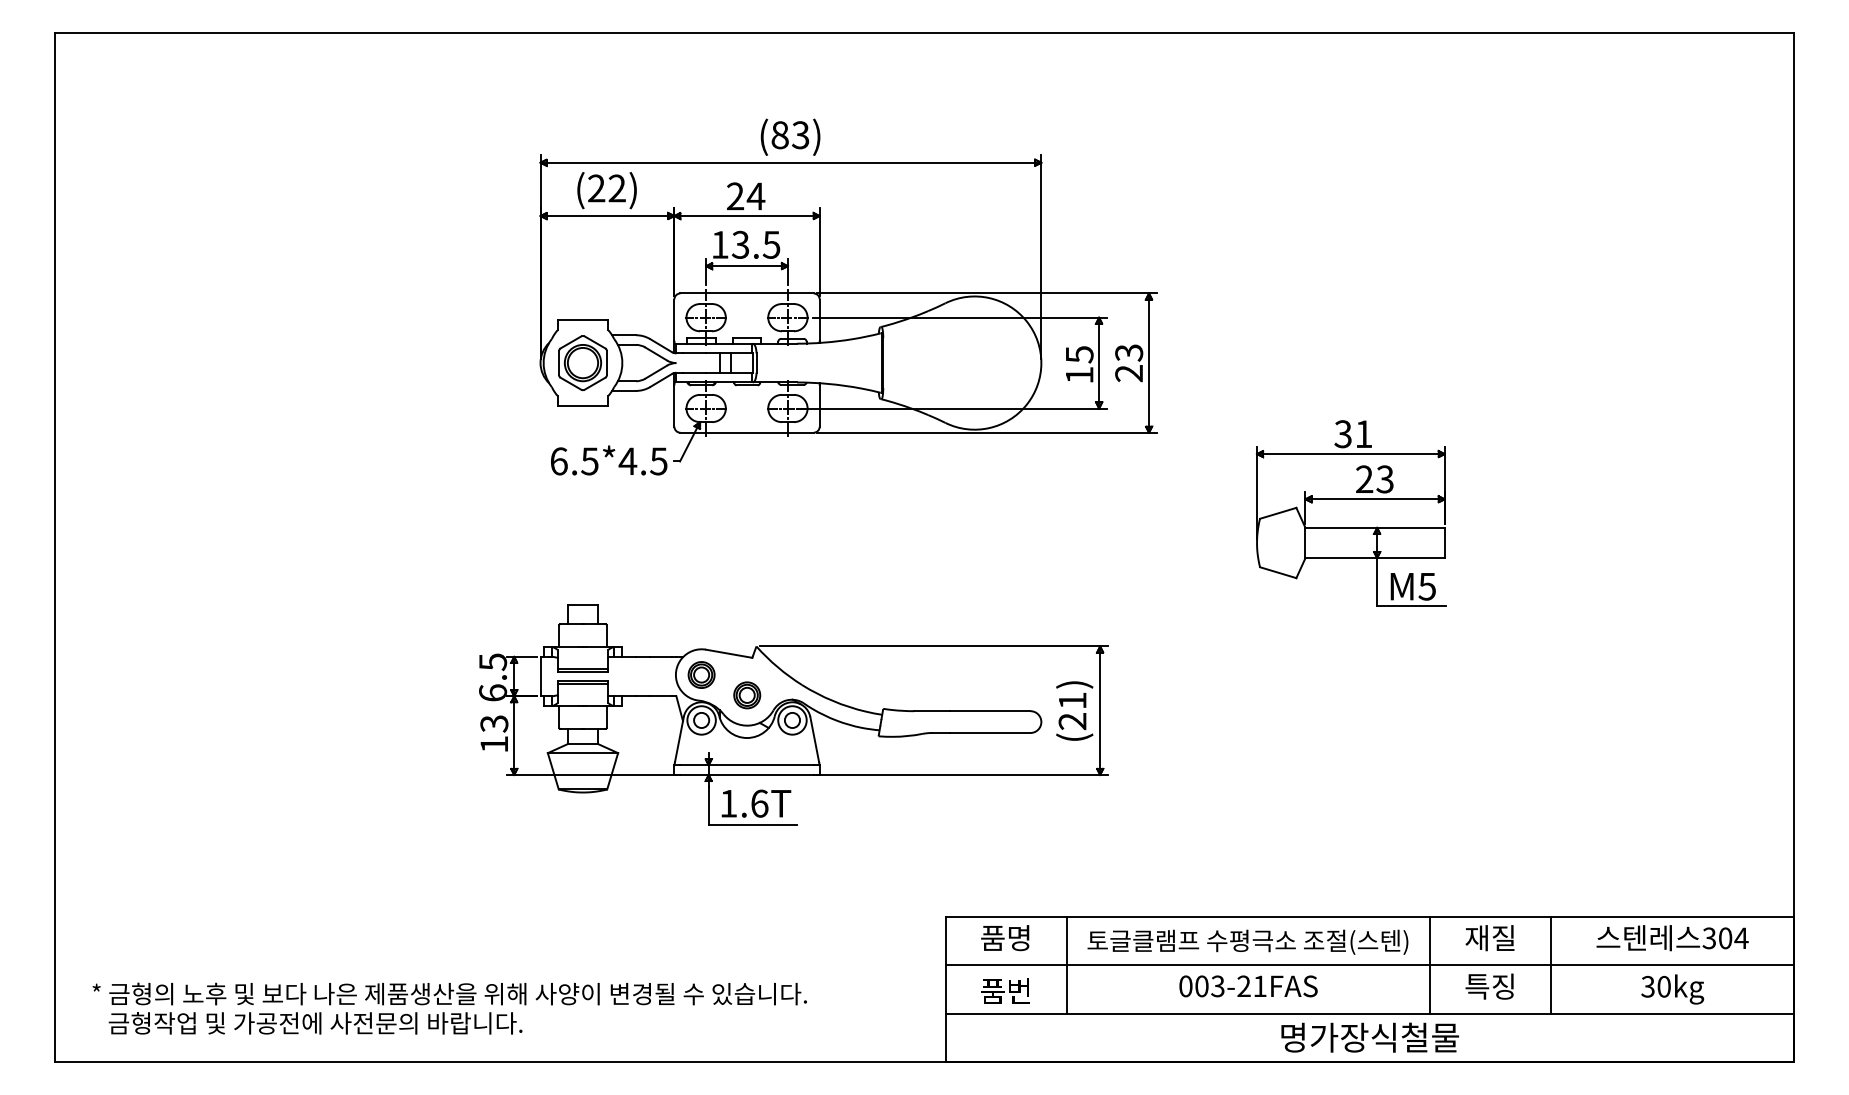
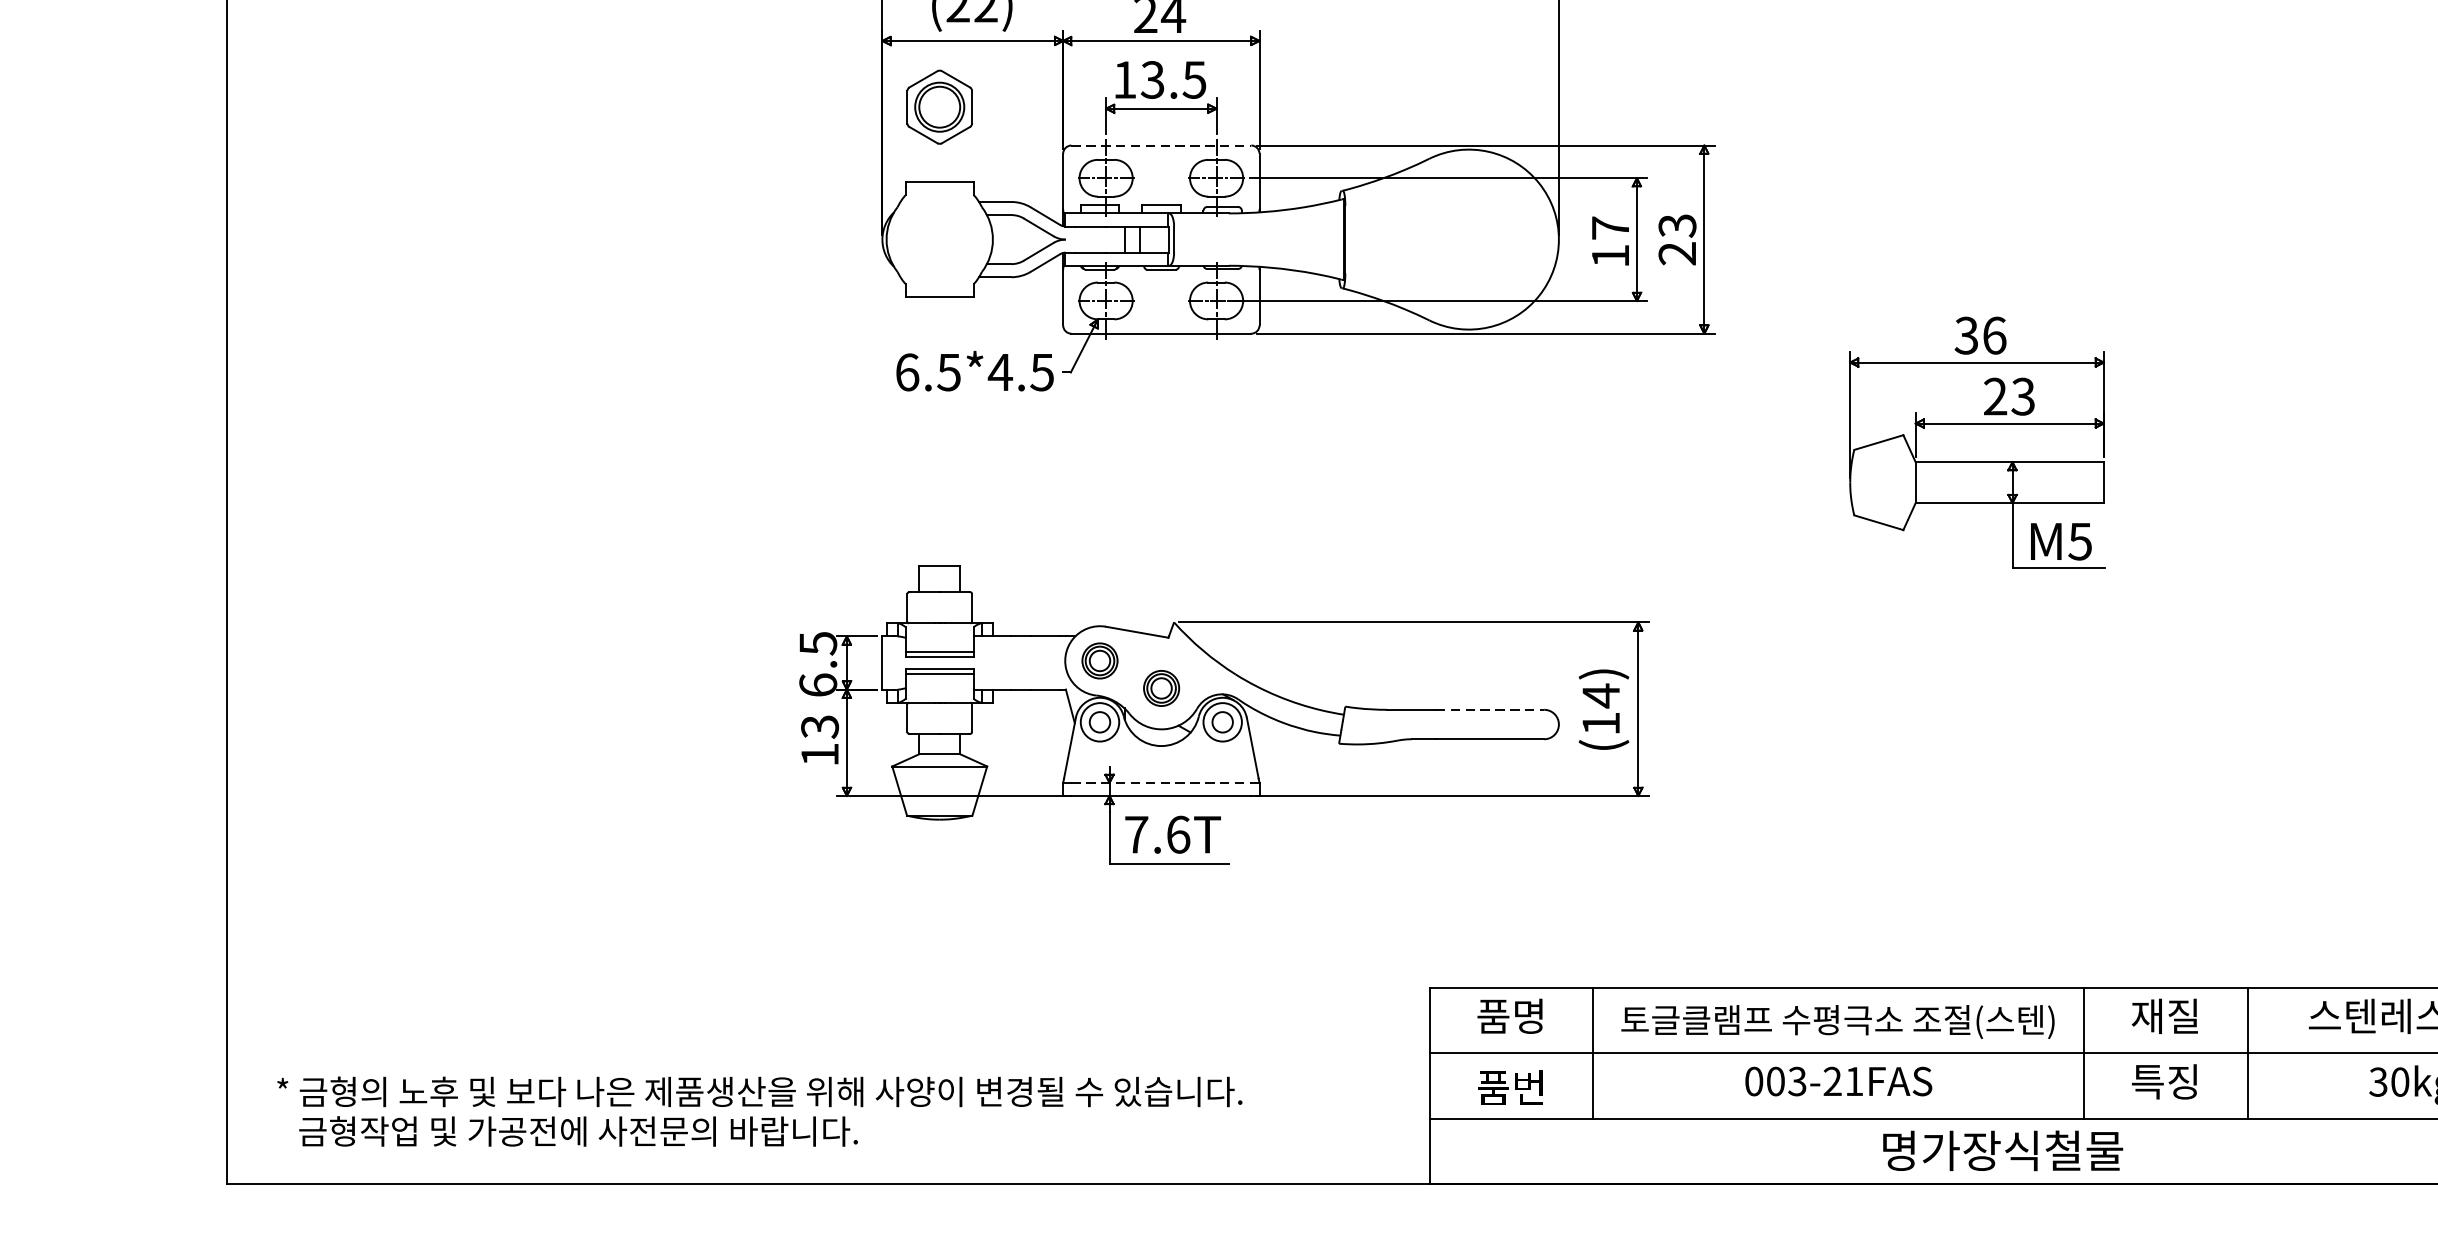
line: (747, 293) -> (1161, 145), solid -> dashed
text: (1079, 354) -> (1610, 228), 15 -> 17
part: (582, 362) -> (939, 106), moved
text: (1363, 434) -> (1994, 336), 31 -> 36
text: (1072, 710) -> (1600, 708), (21) -> (14)
line: (990, 711) -> (1490, 710), solid -> dashed
line: (747, 765) -> (1161, 783), solid -> dashed
text: (728, 803) -> (1136, 834), 1.6T -> 7.6T

